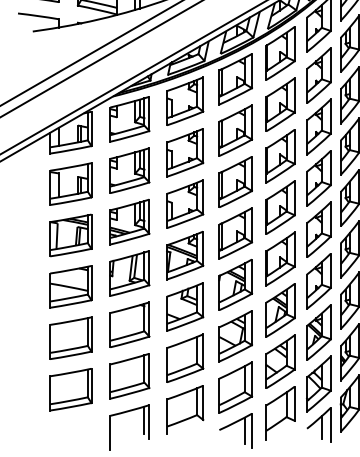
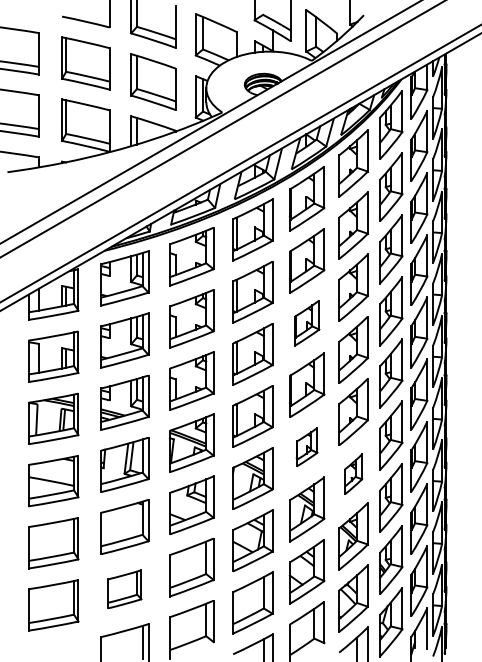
part: (280, 155) -> (307, 322), size x0.7
part: (280, 258) -> (306, 446), size x0.6
part: (318, 281) -> (353, 474), size x0.6
part: (129, 376) -> (124, 589), size x0.7

